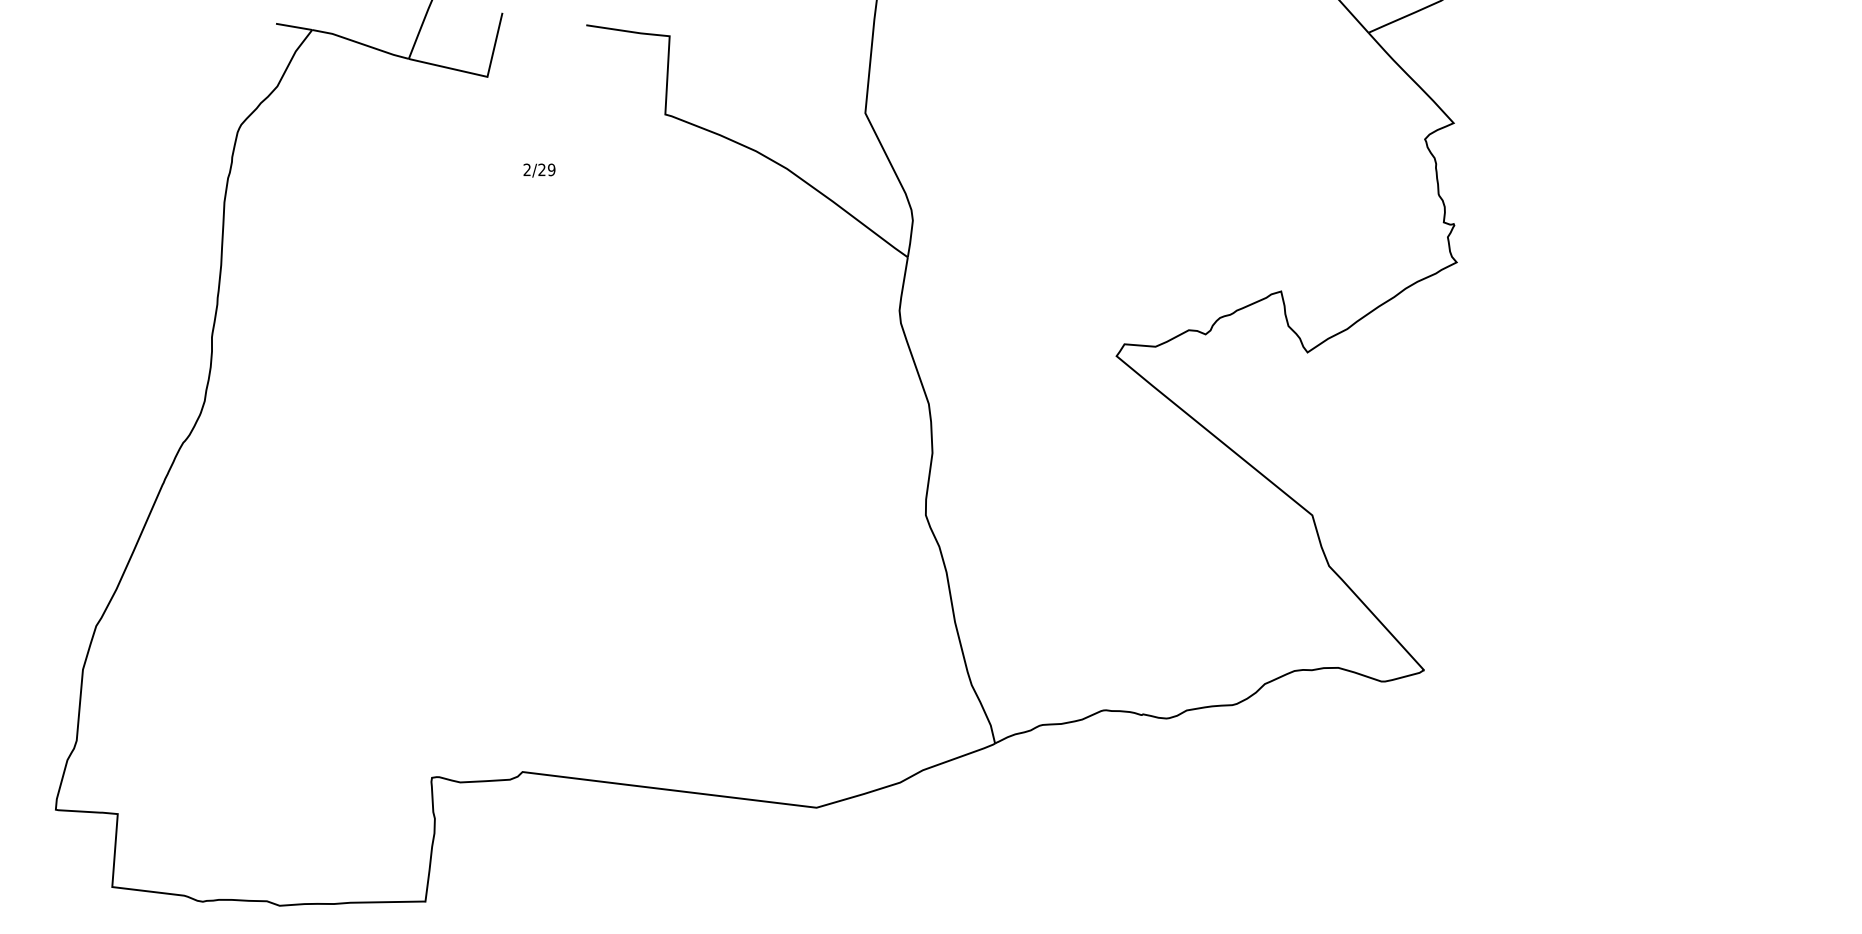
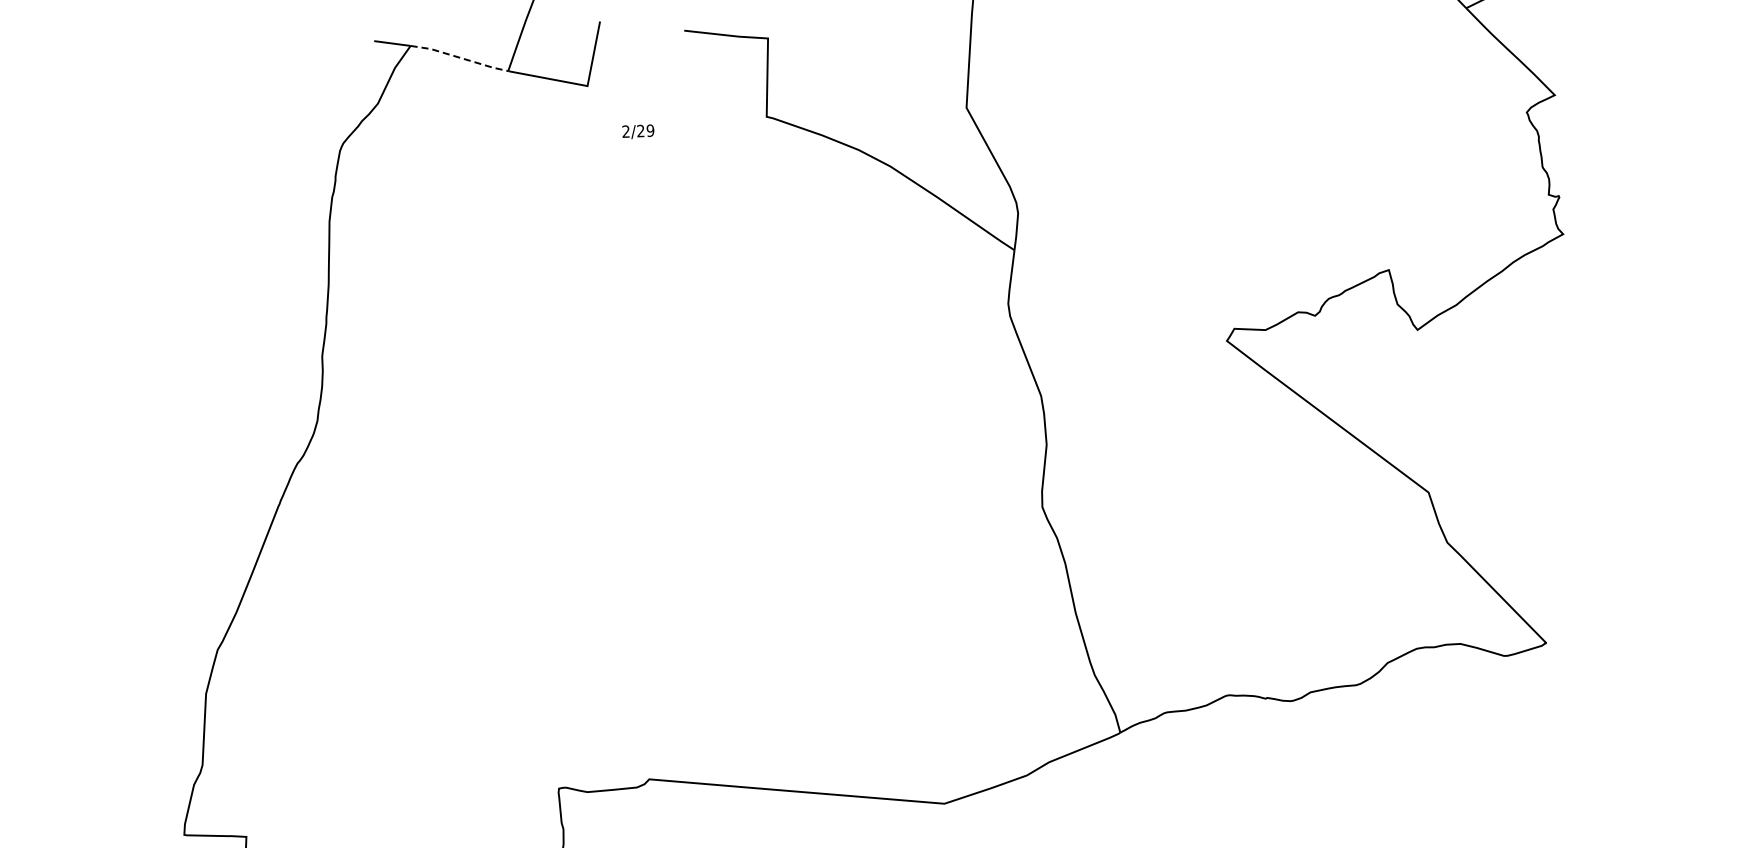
line: (360, 43) -> (459, 57), solid -> dashed
text: (539, 170) -> (638, 131), moved

